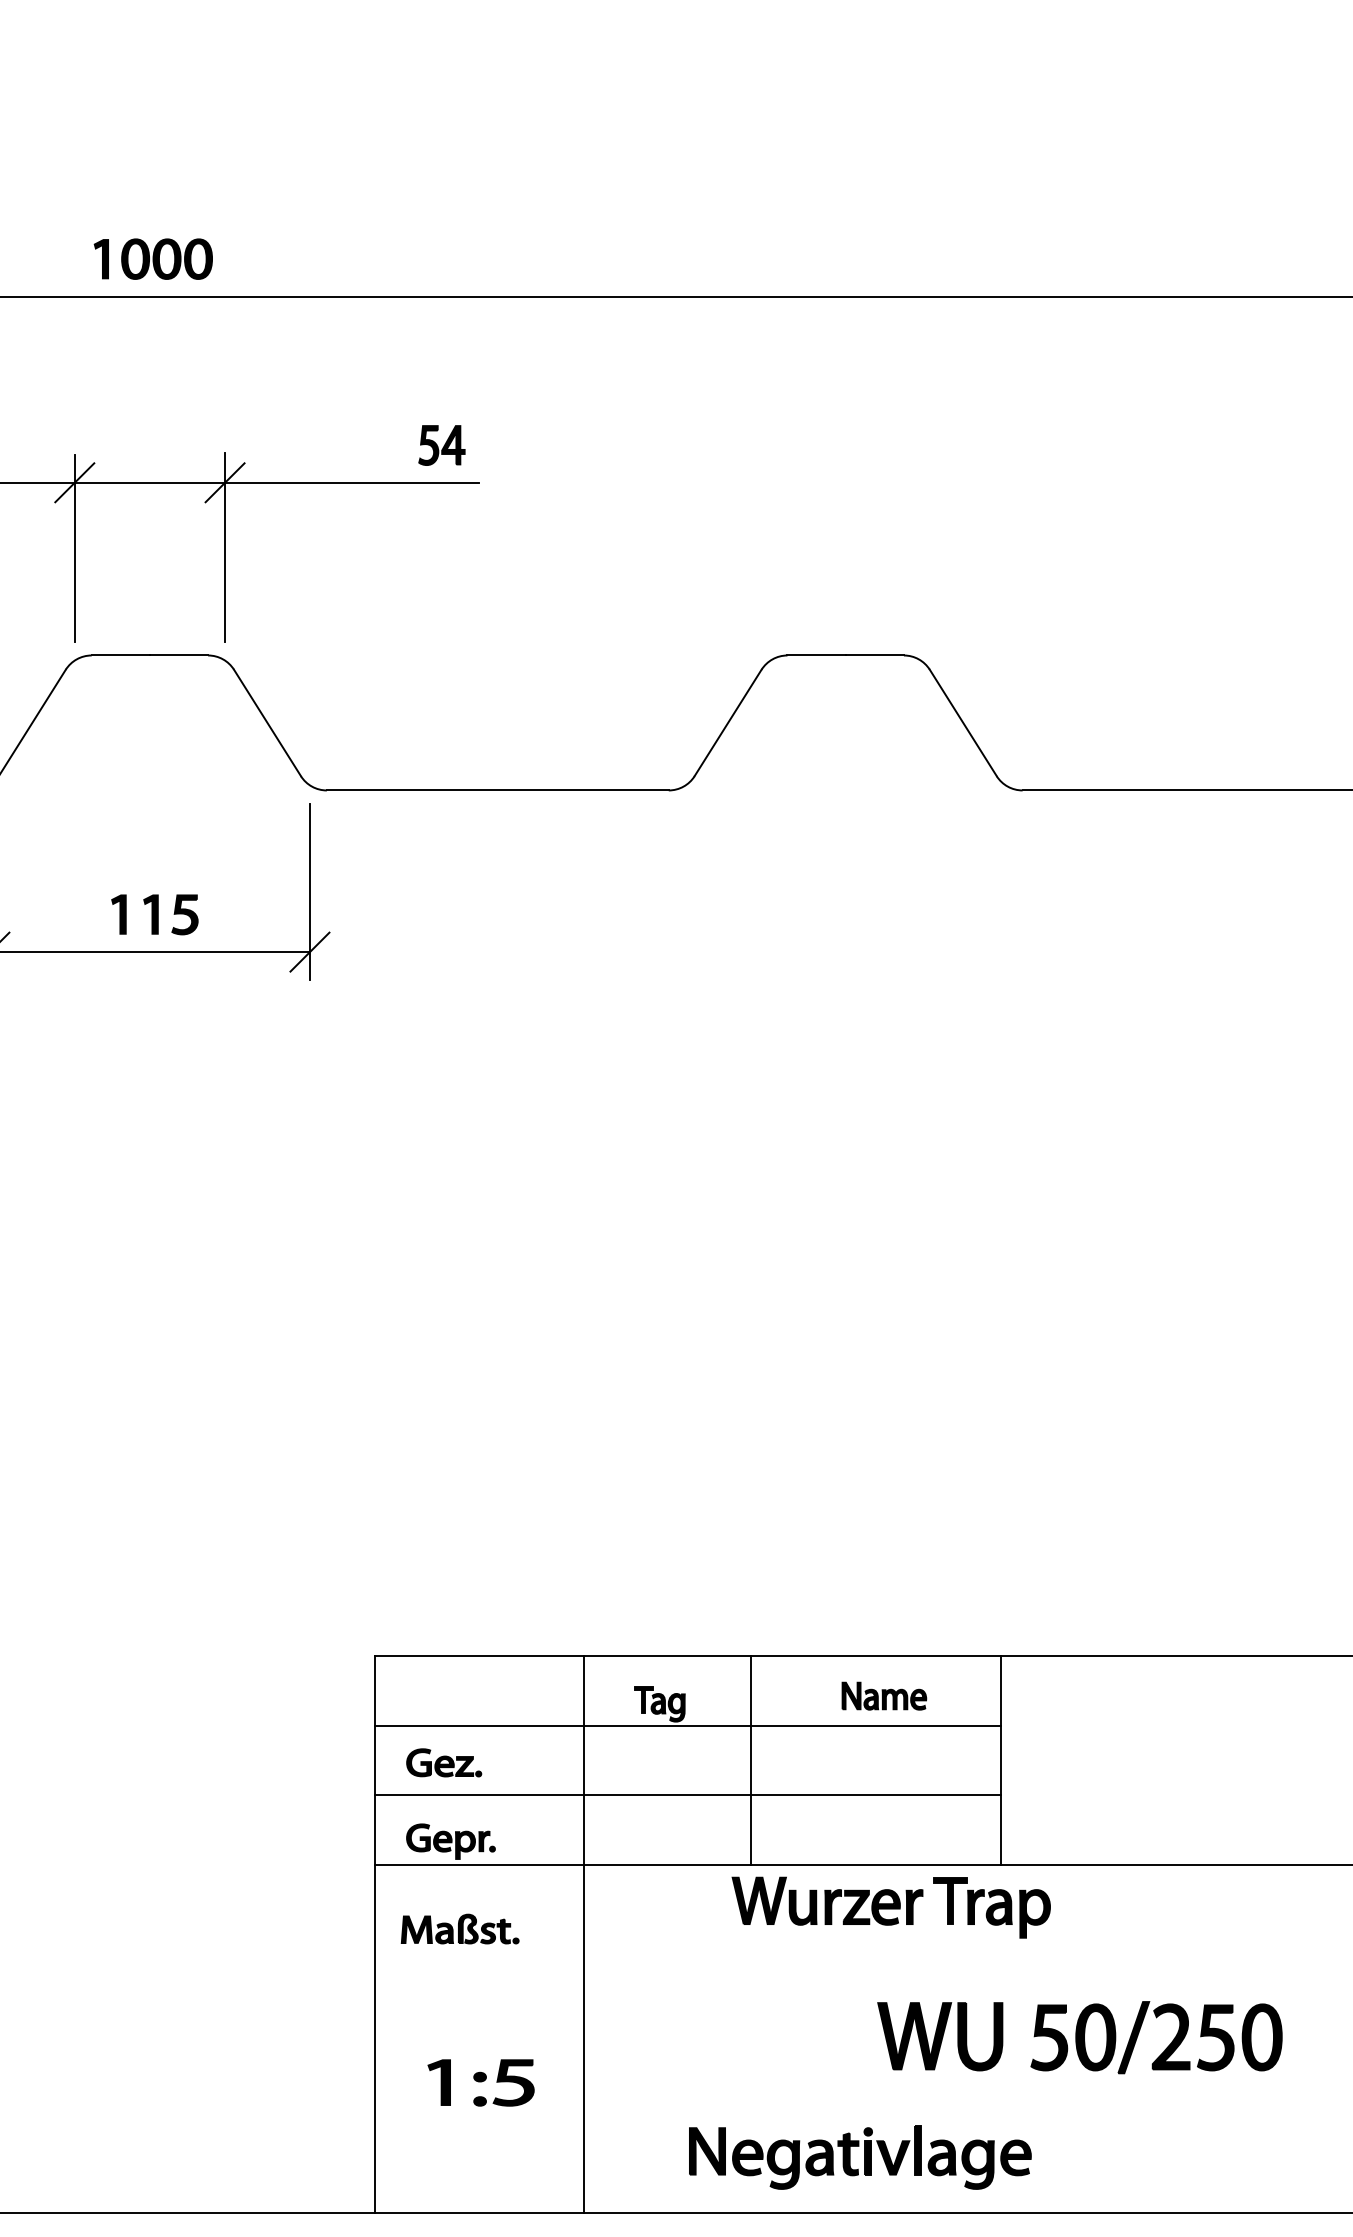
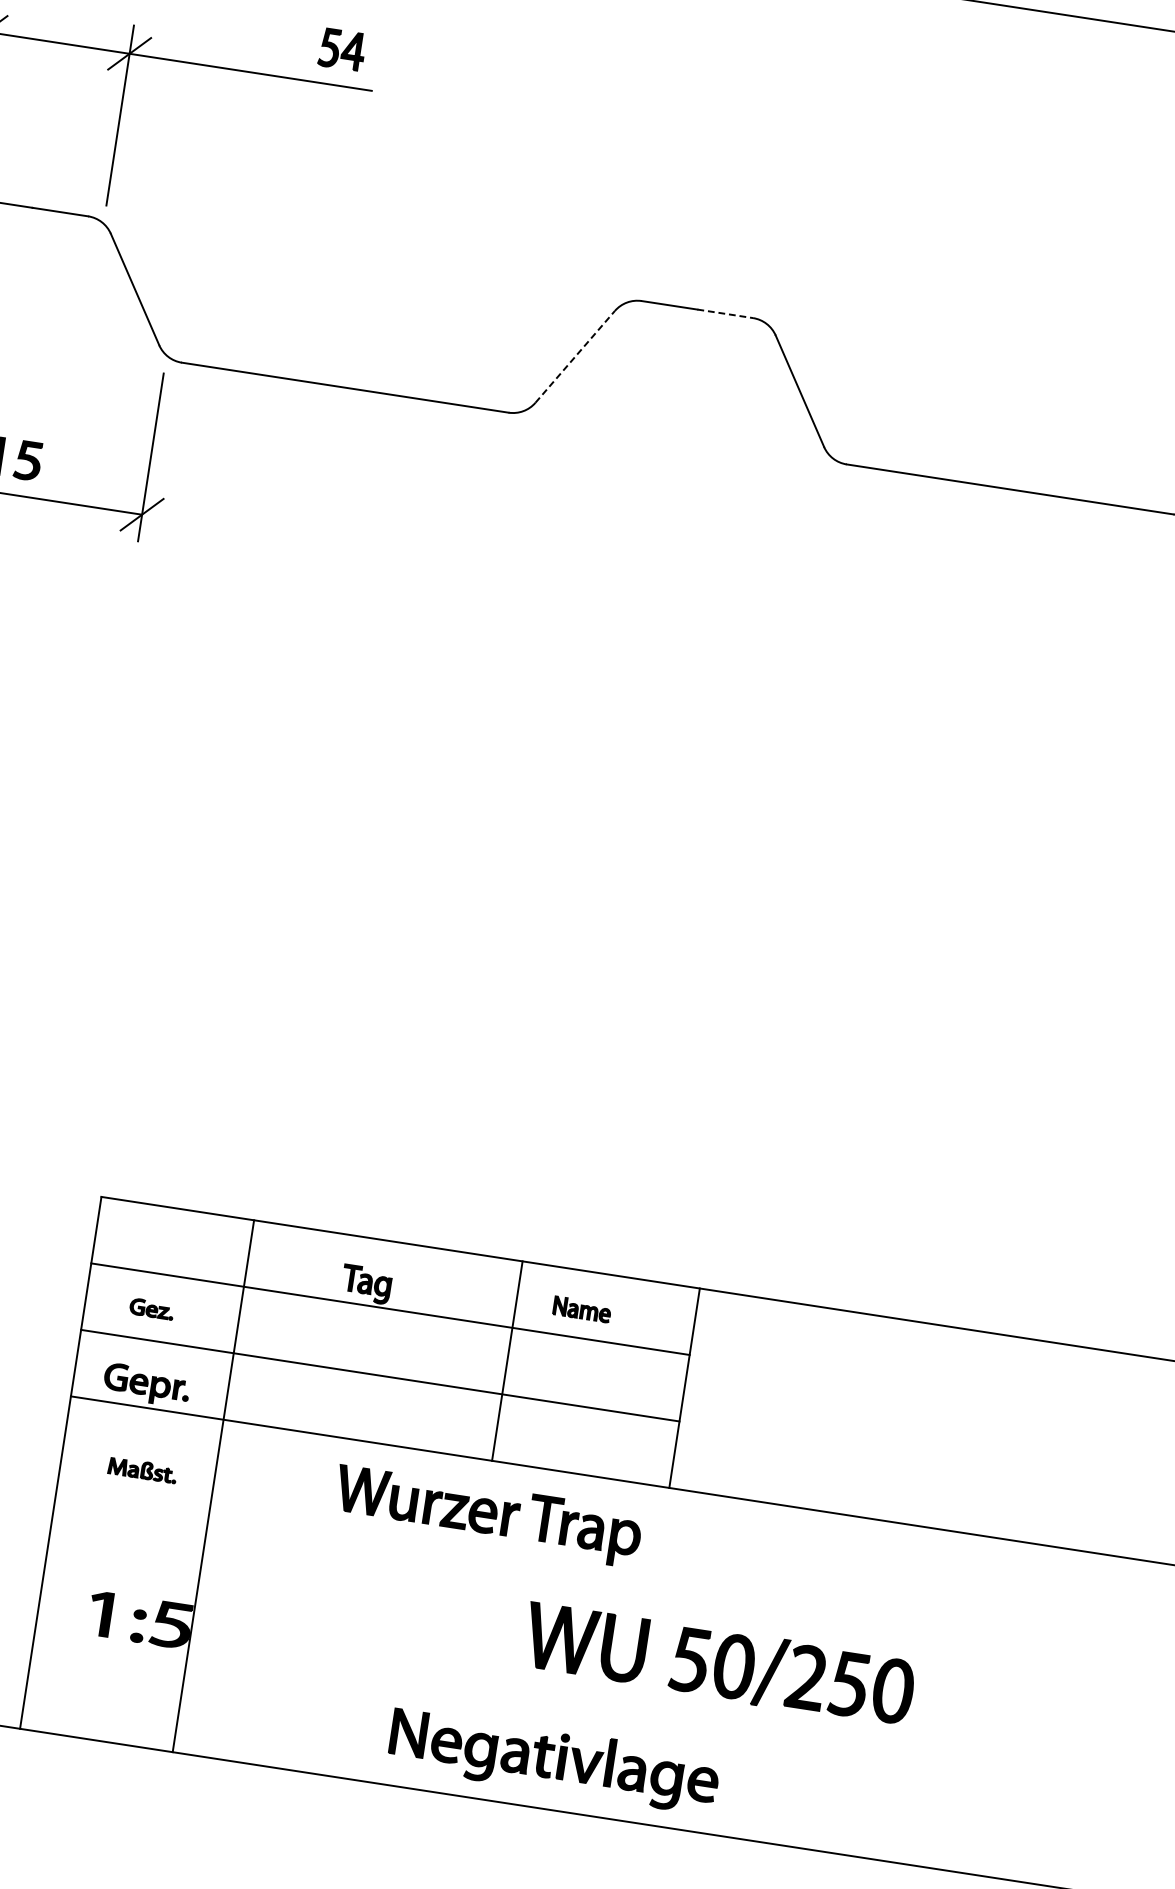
line: (875, 655) -> (725, 313), solid -> dashed
line: (728, 722) -> (575, 356), solid -> dashed
part: (884, 1695) -> (582, 1309), size x0.7
line: (750, 1760) -> (507, 1361), moved
part: (444, 1762) -> (152, 1308), size x0.6
part: (890, 1907) -> (487, 1516), moved
part: (459, 1928) -> (142, 1469), size x0.6
line: (583, 1934) -> (213, 1486), moved
part: (860, 2157) -> (554, 1761), moved

